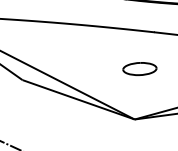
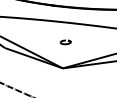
part: (139, 69) -> (65, 42), size x0.6

